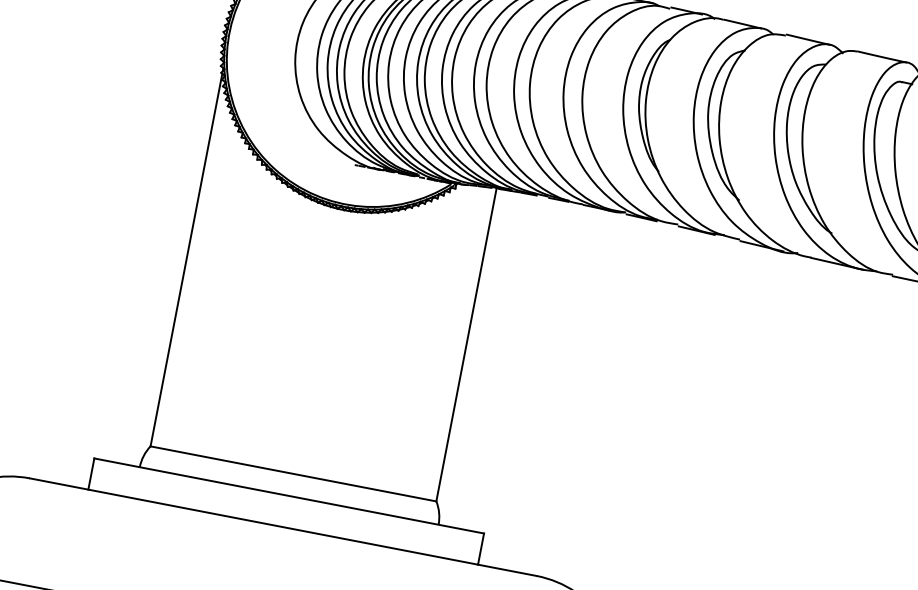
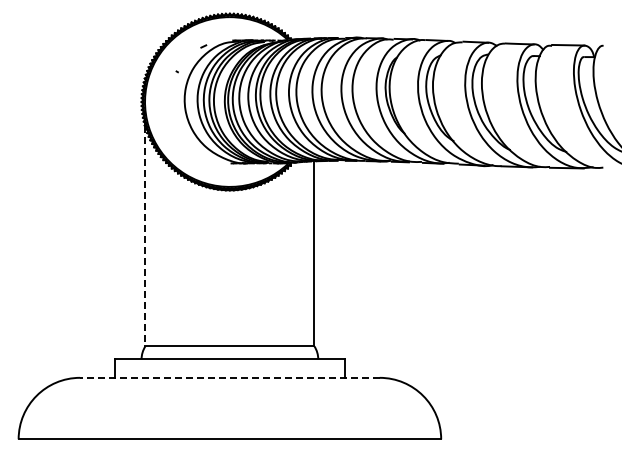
line: (186, 260) -> (145, 236), solid -> dashed
line: (282, 526) -> (229, 377), solid -> dashed

